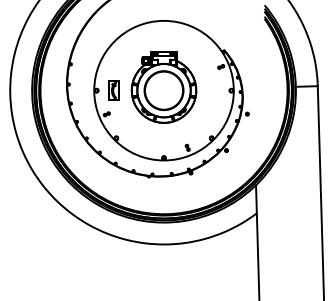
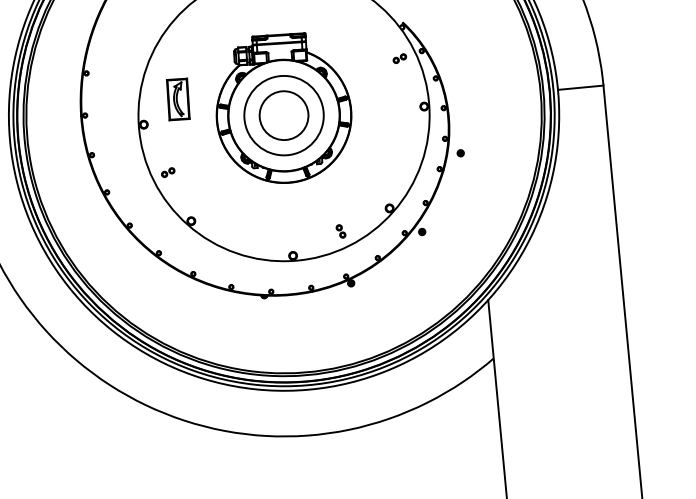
part: (113, 90) -> (177, 99), moved
circle: (163, 90) -> (282, 115), size x0.6

